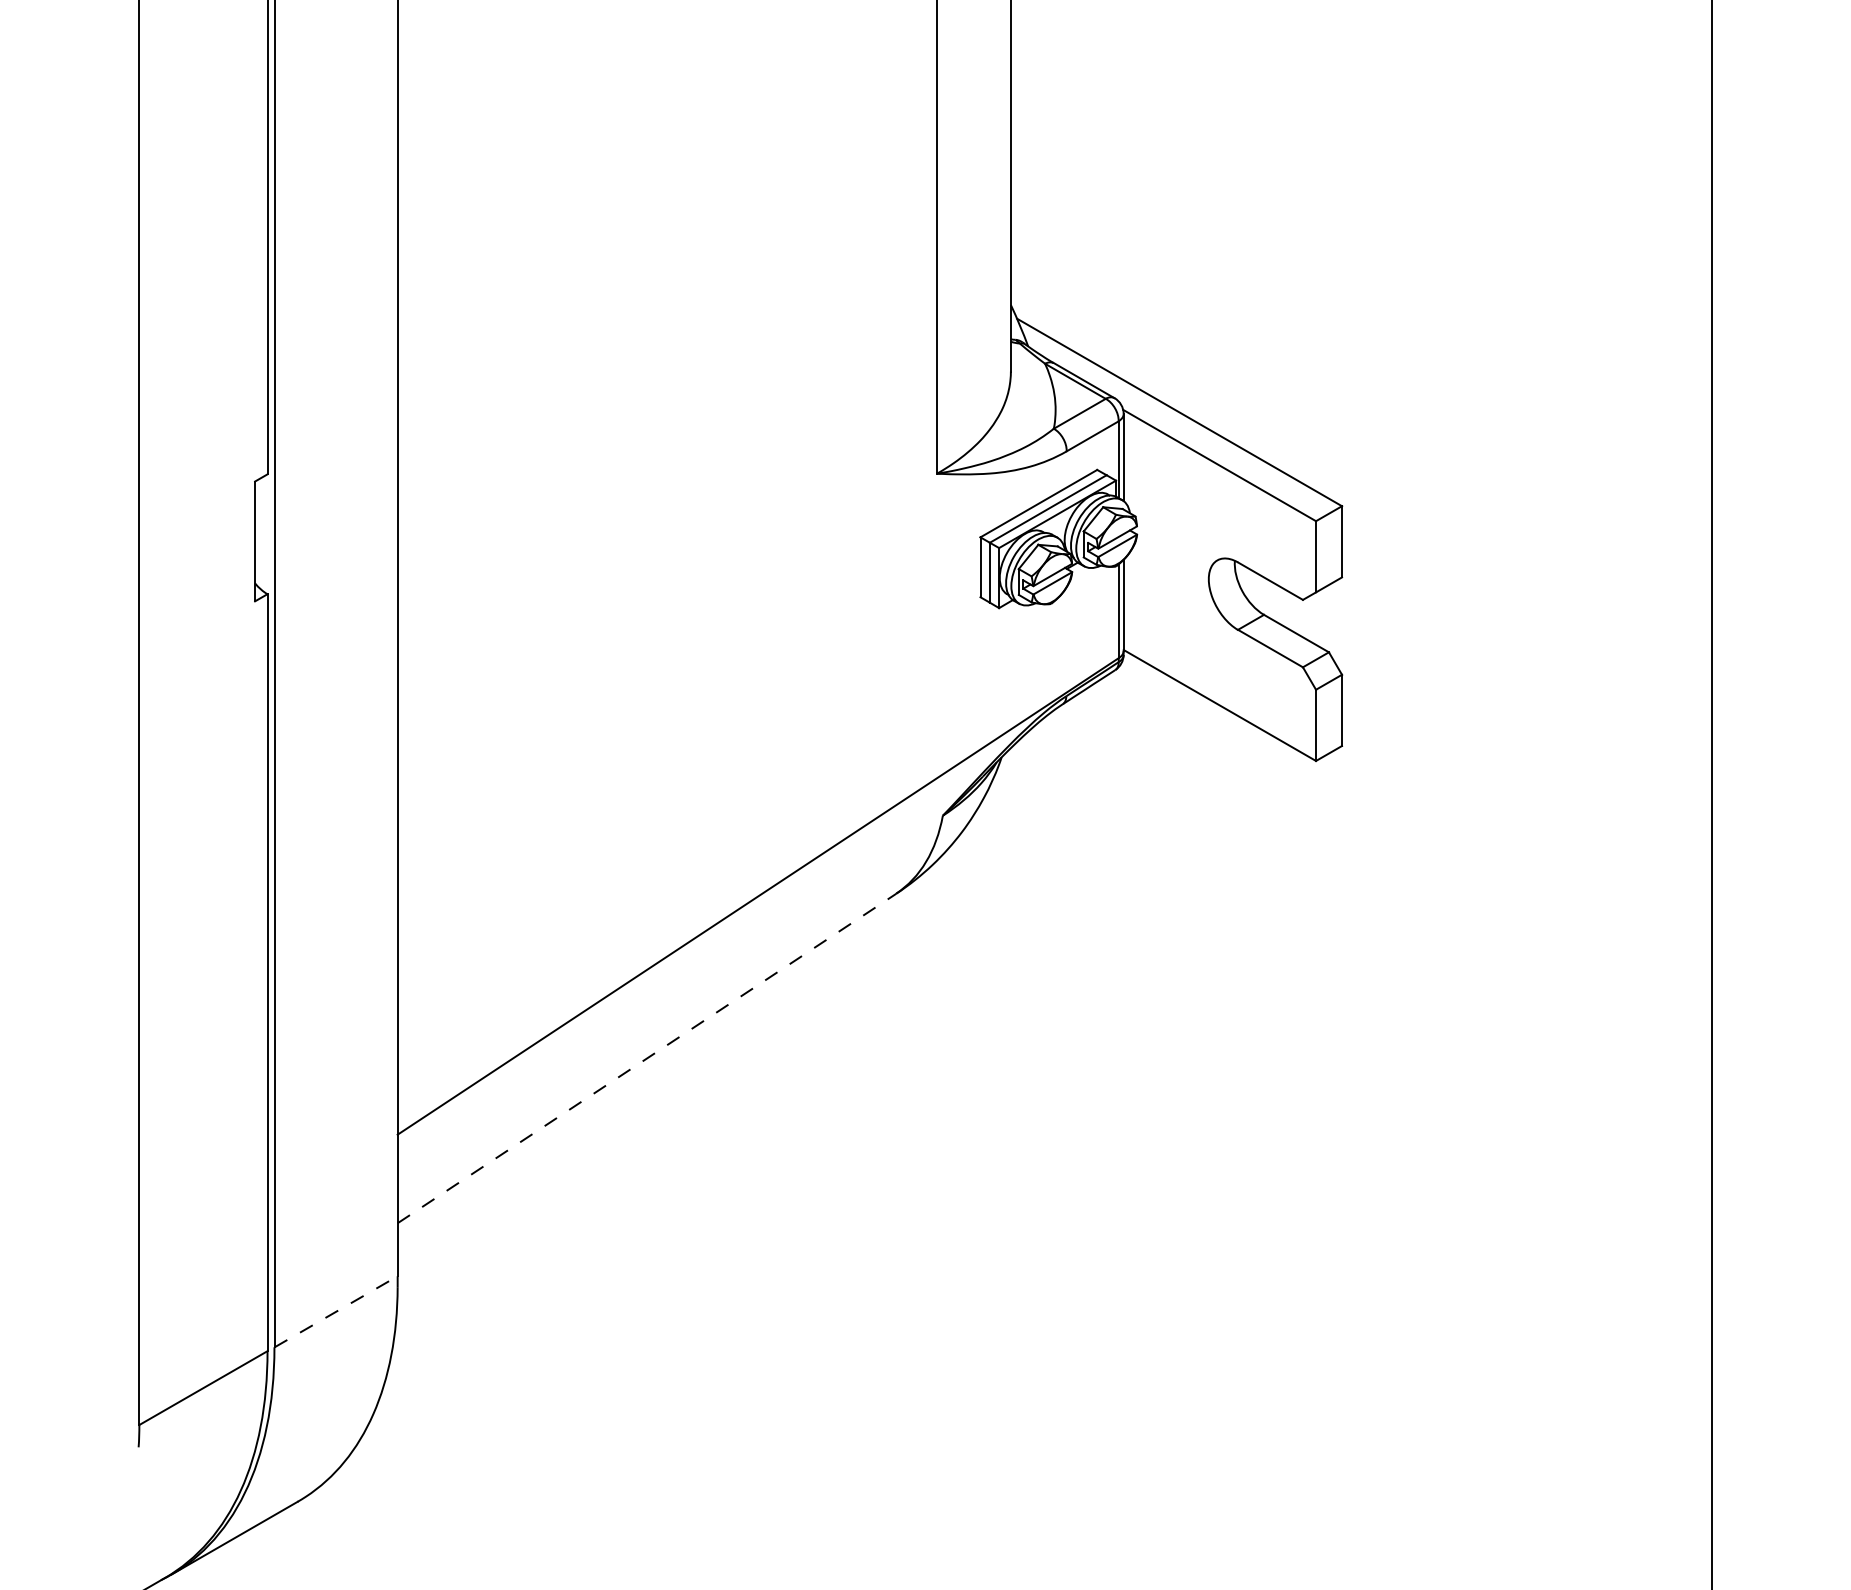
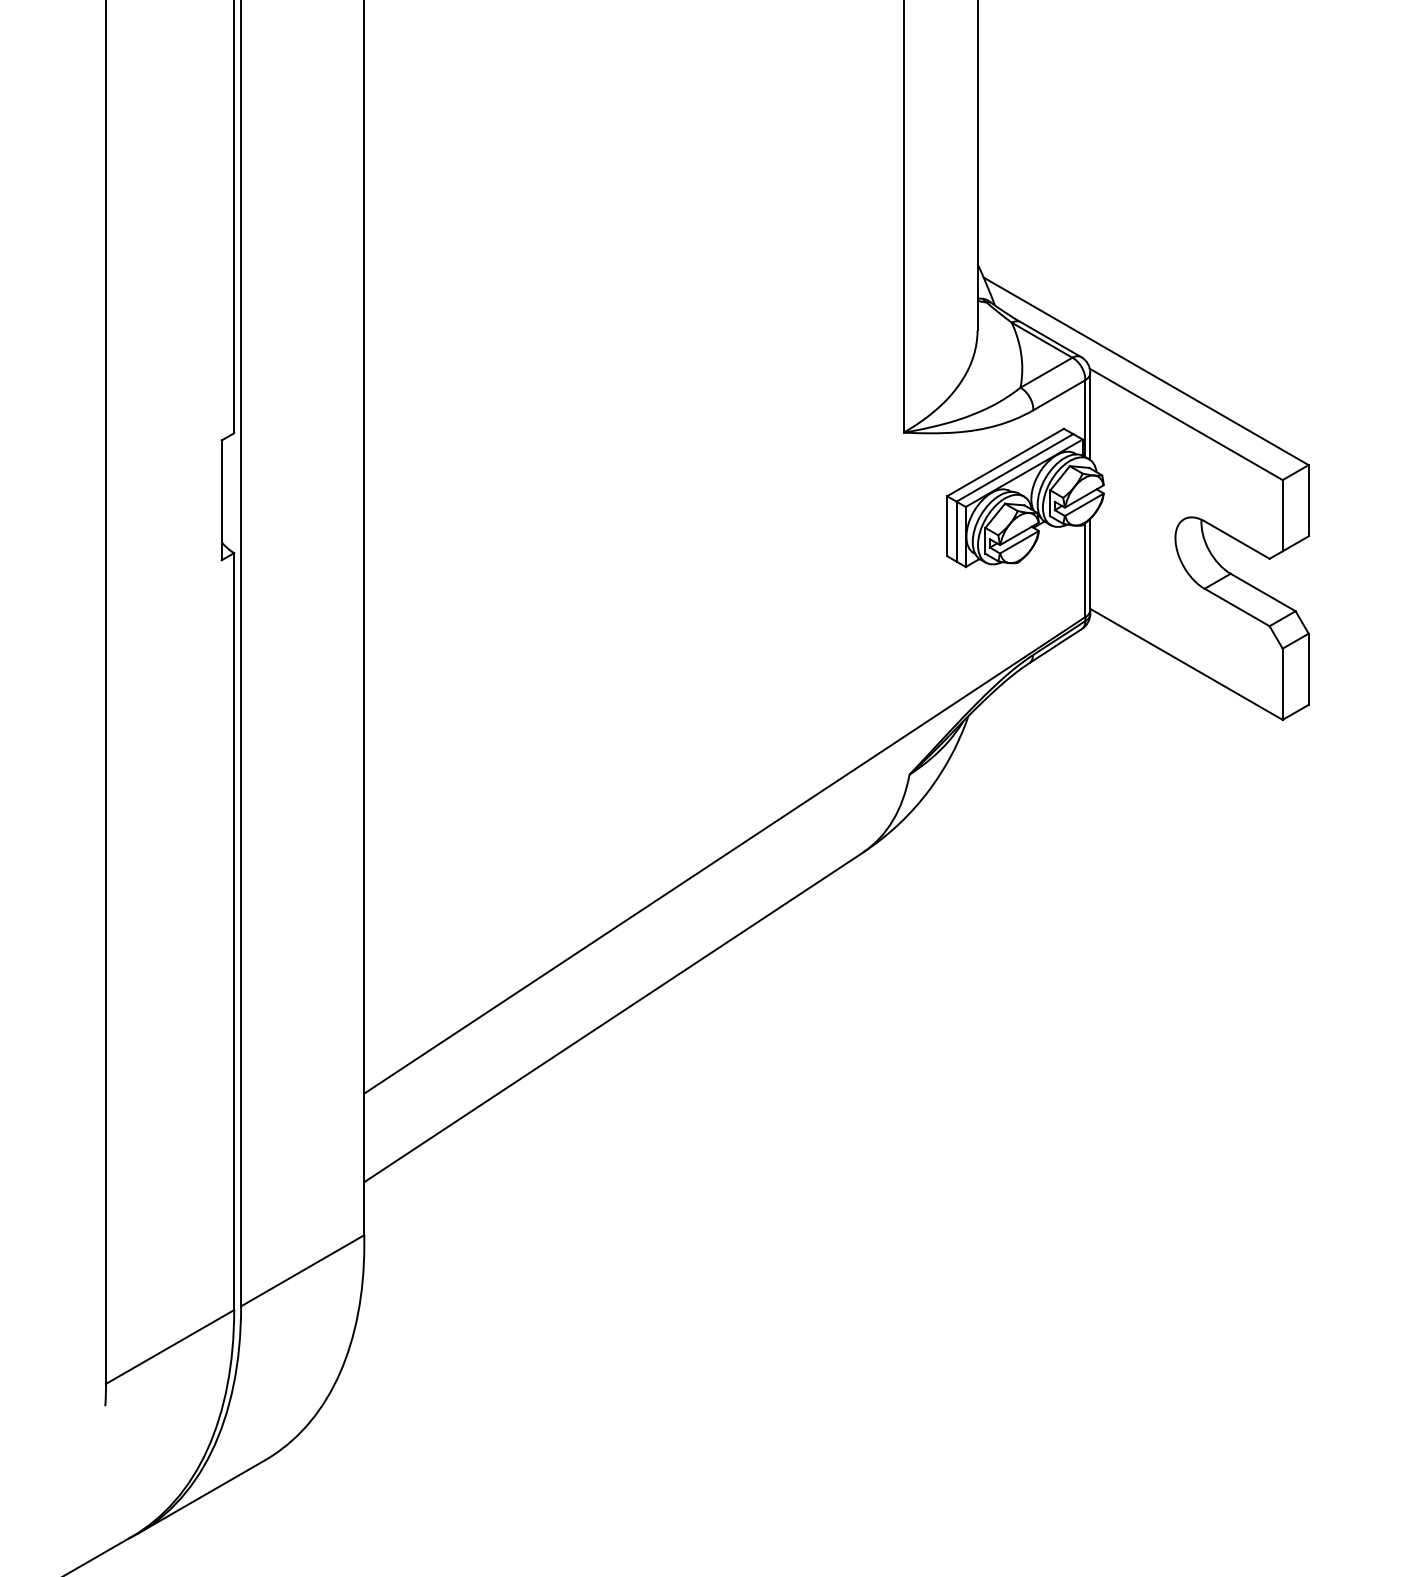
line: (647, 1058) -> (614, 1017), dashed -> solid
line: (336, 1311) -> (303, 1270), dashed -> solid

